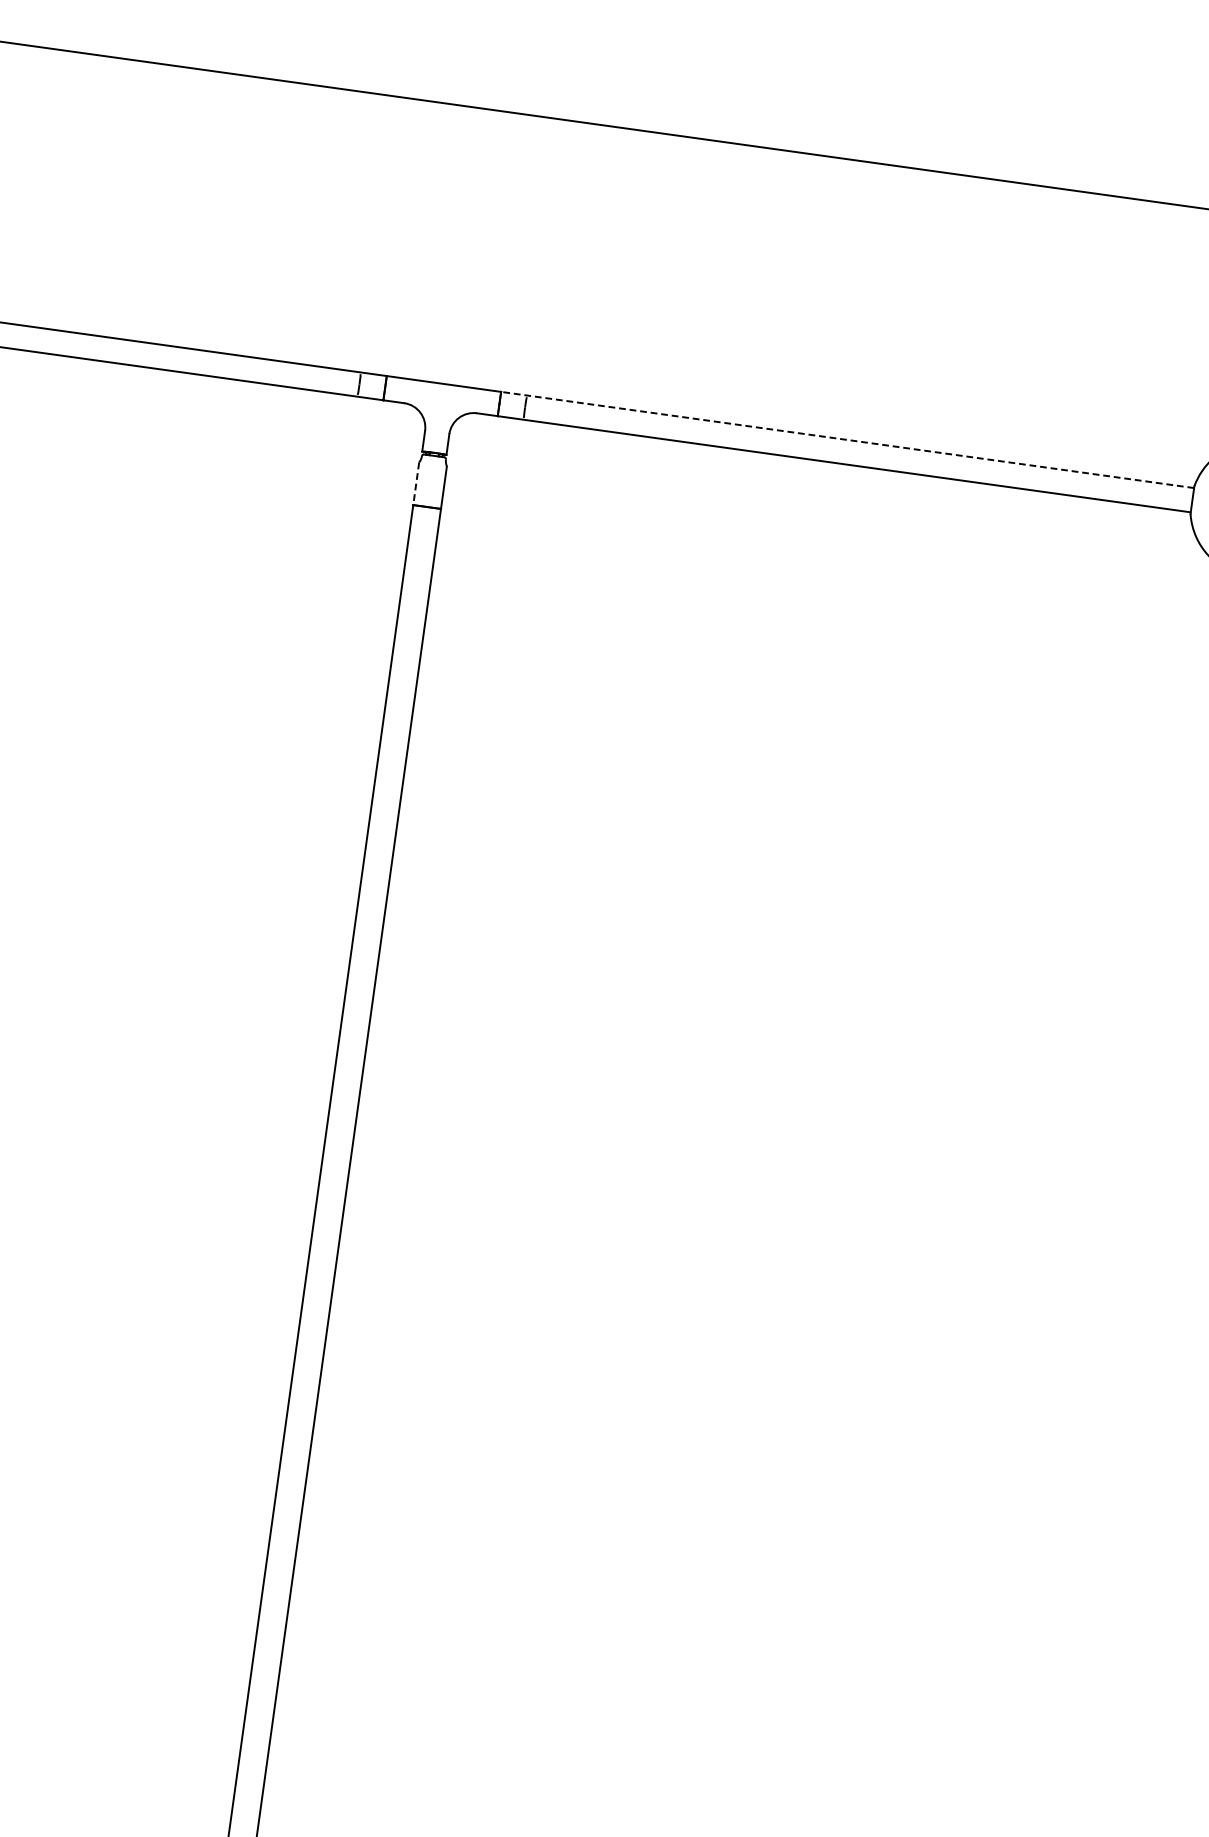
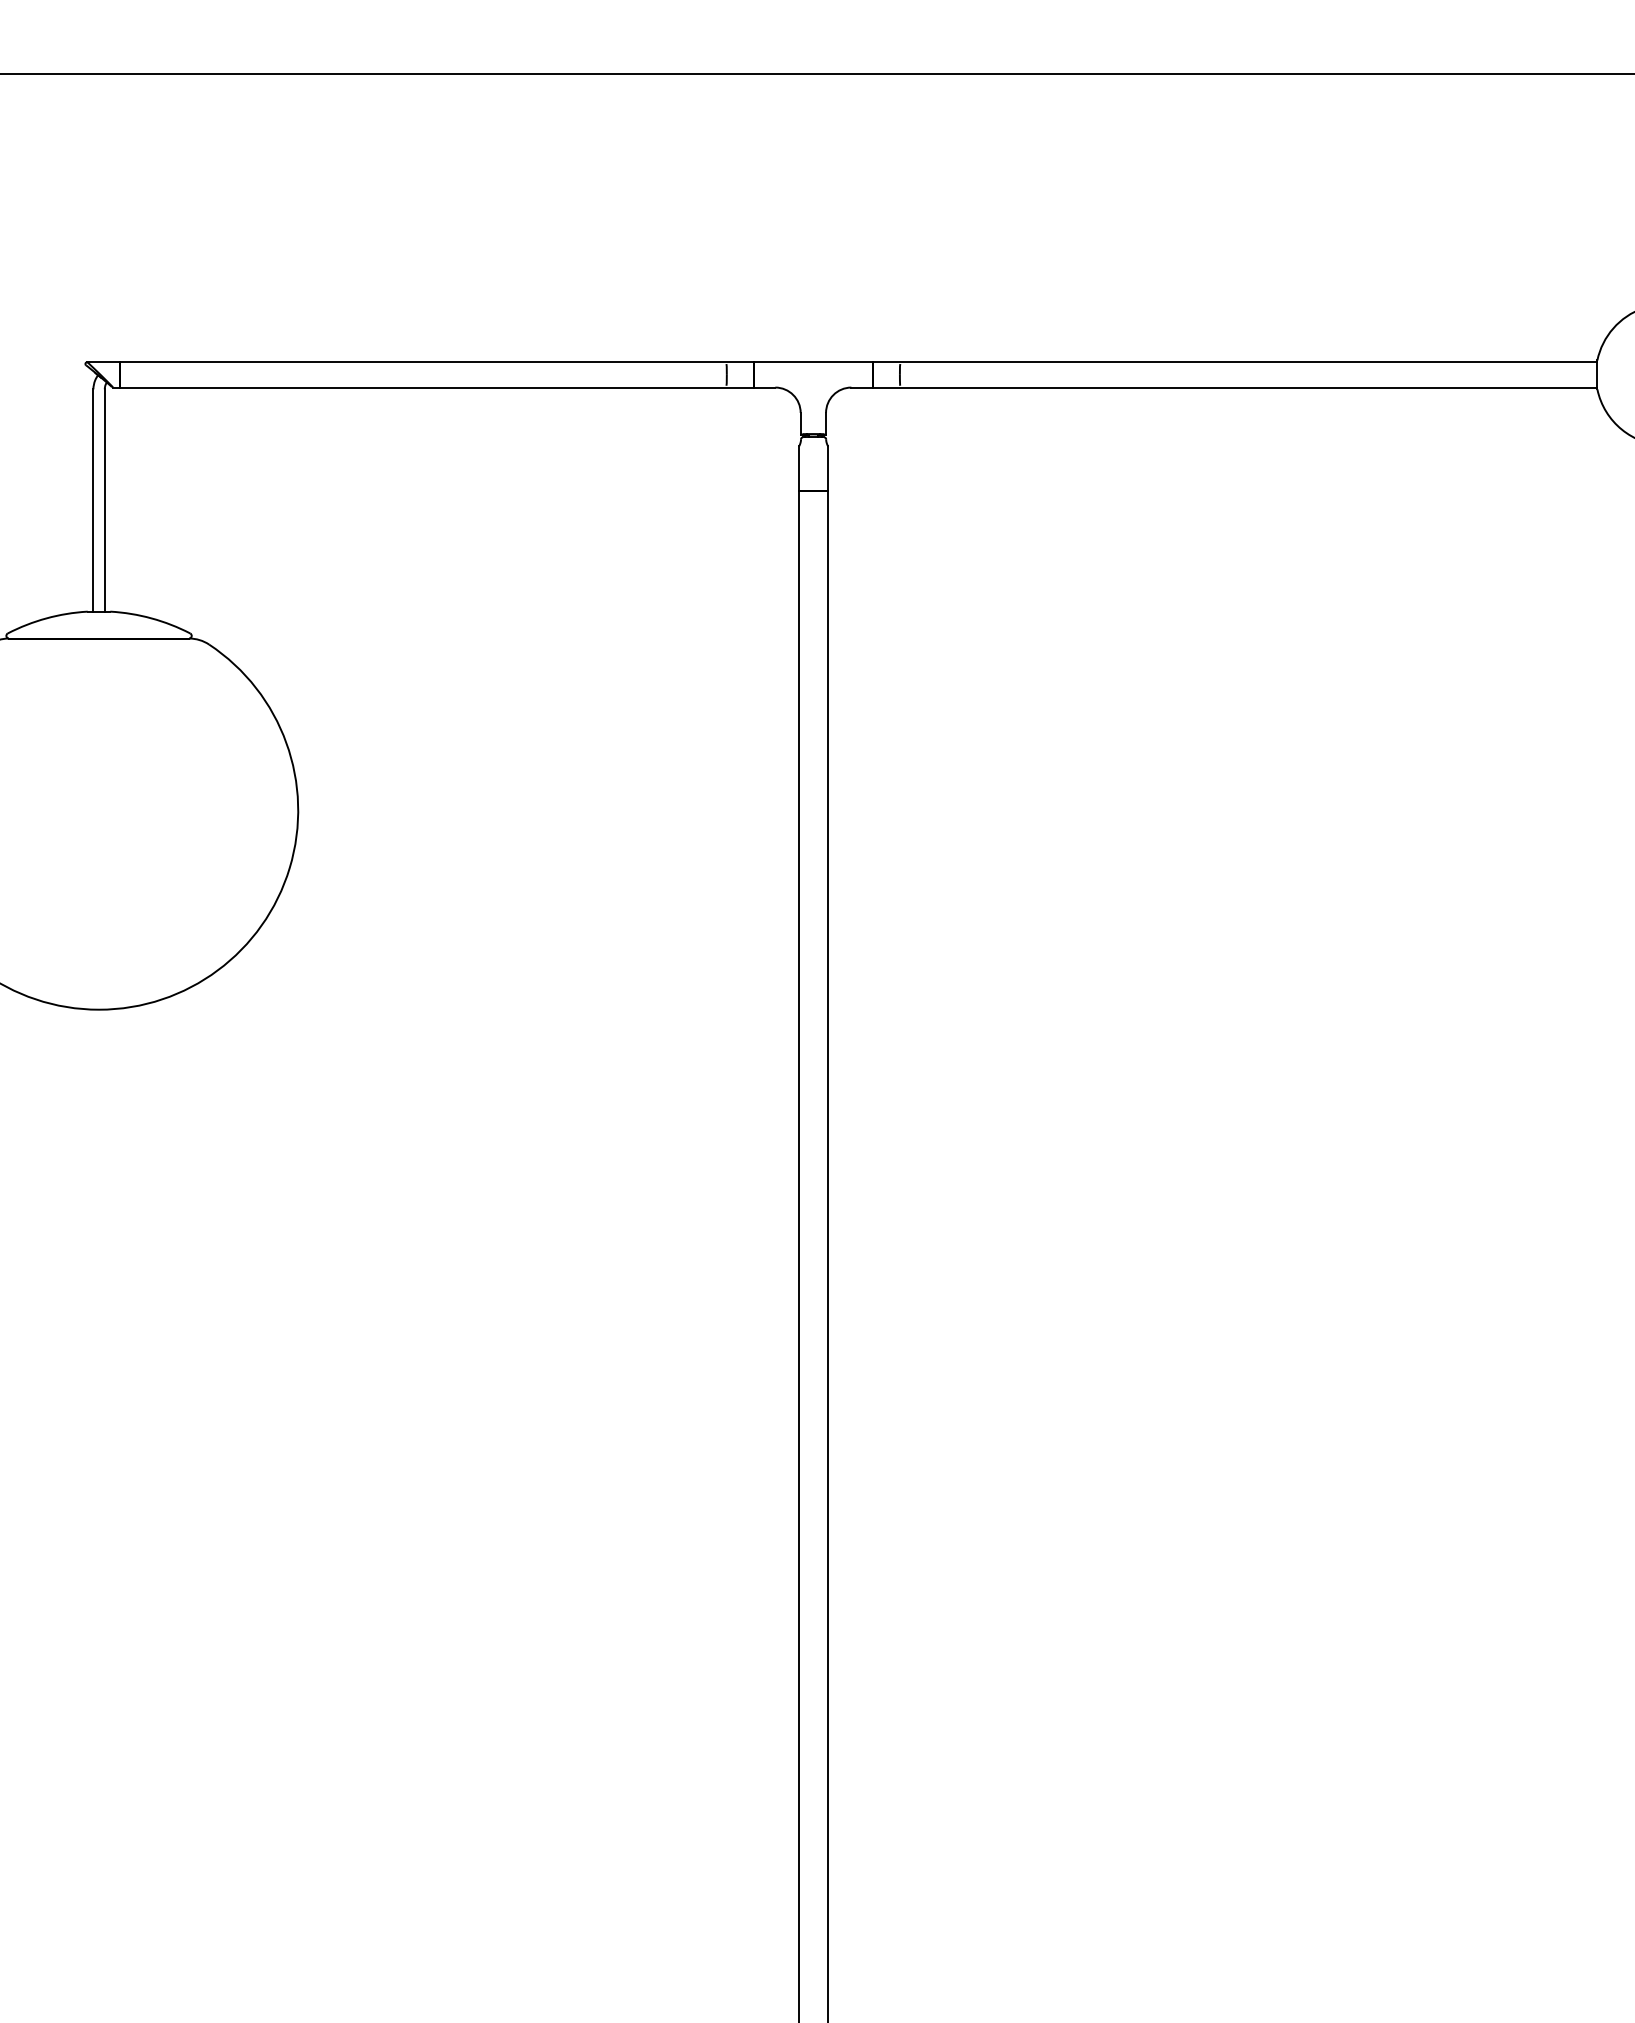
line: (846, 440) -> (1234, 362), dashed -> solid
line: (416, 484) -> (799, 469), dashed -> solid

